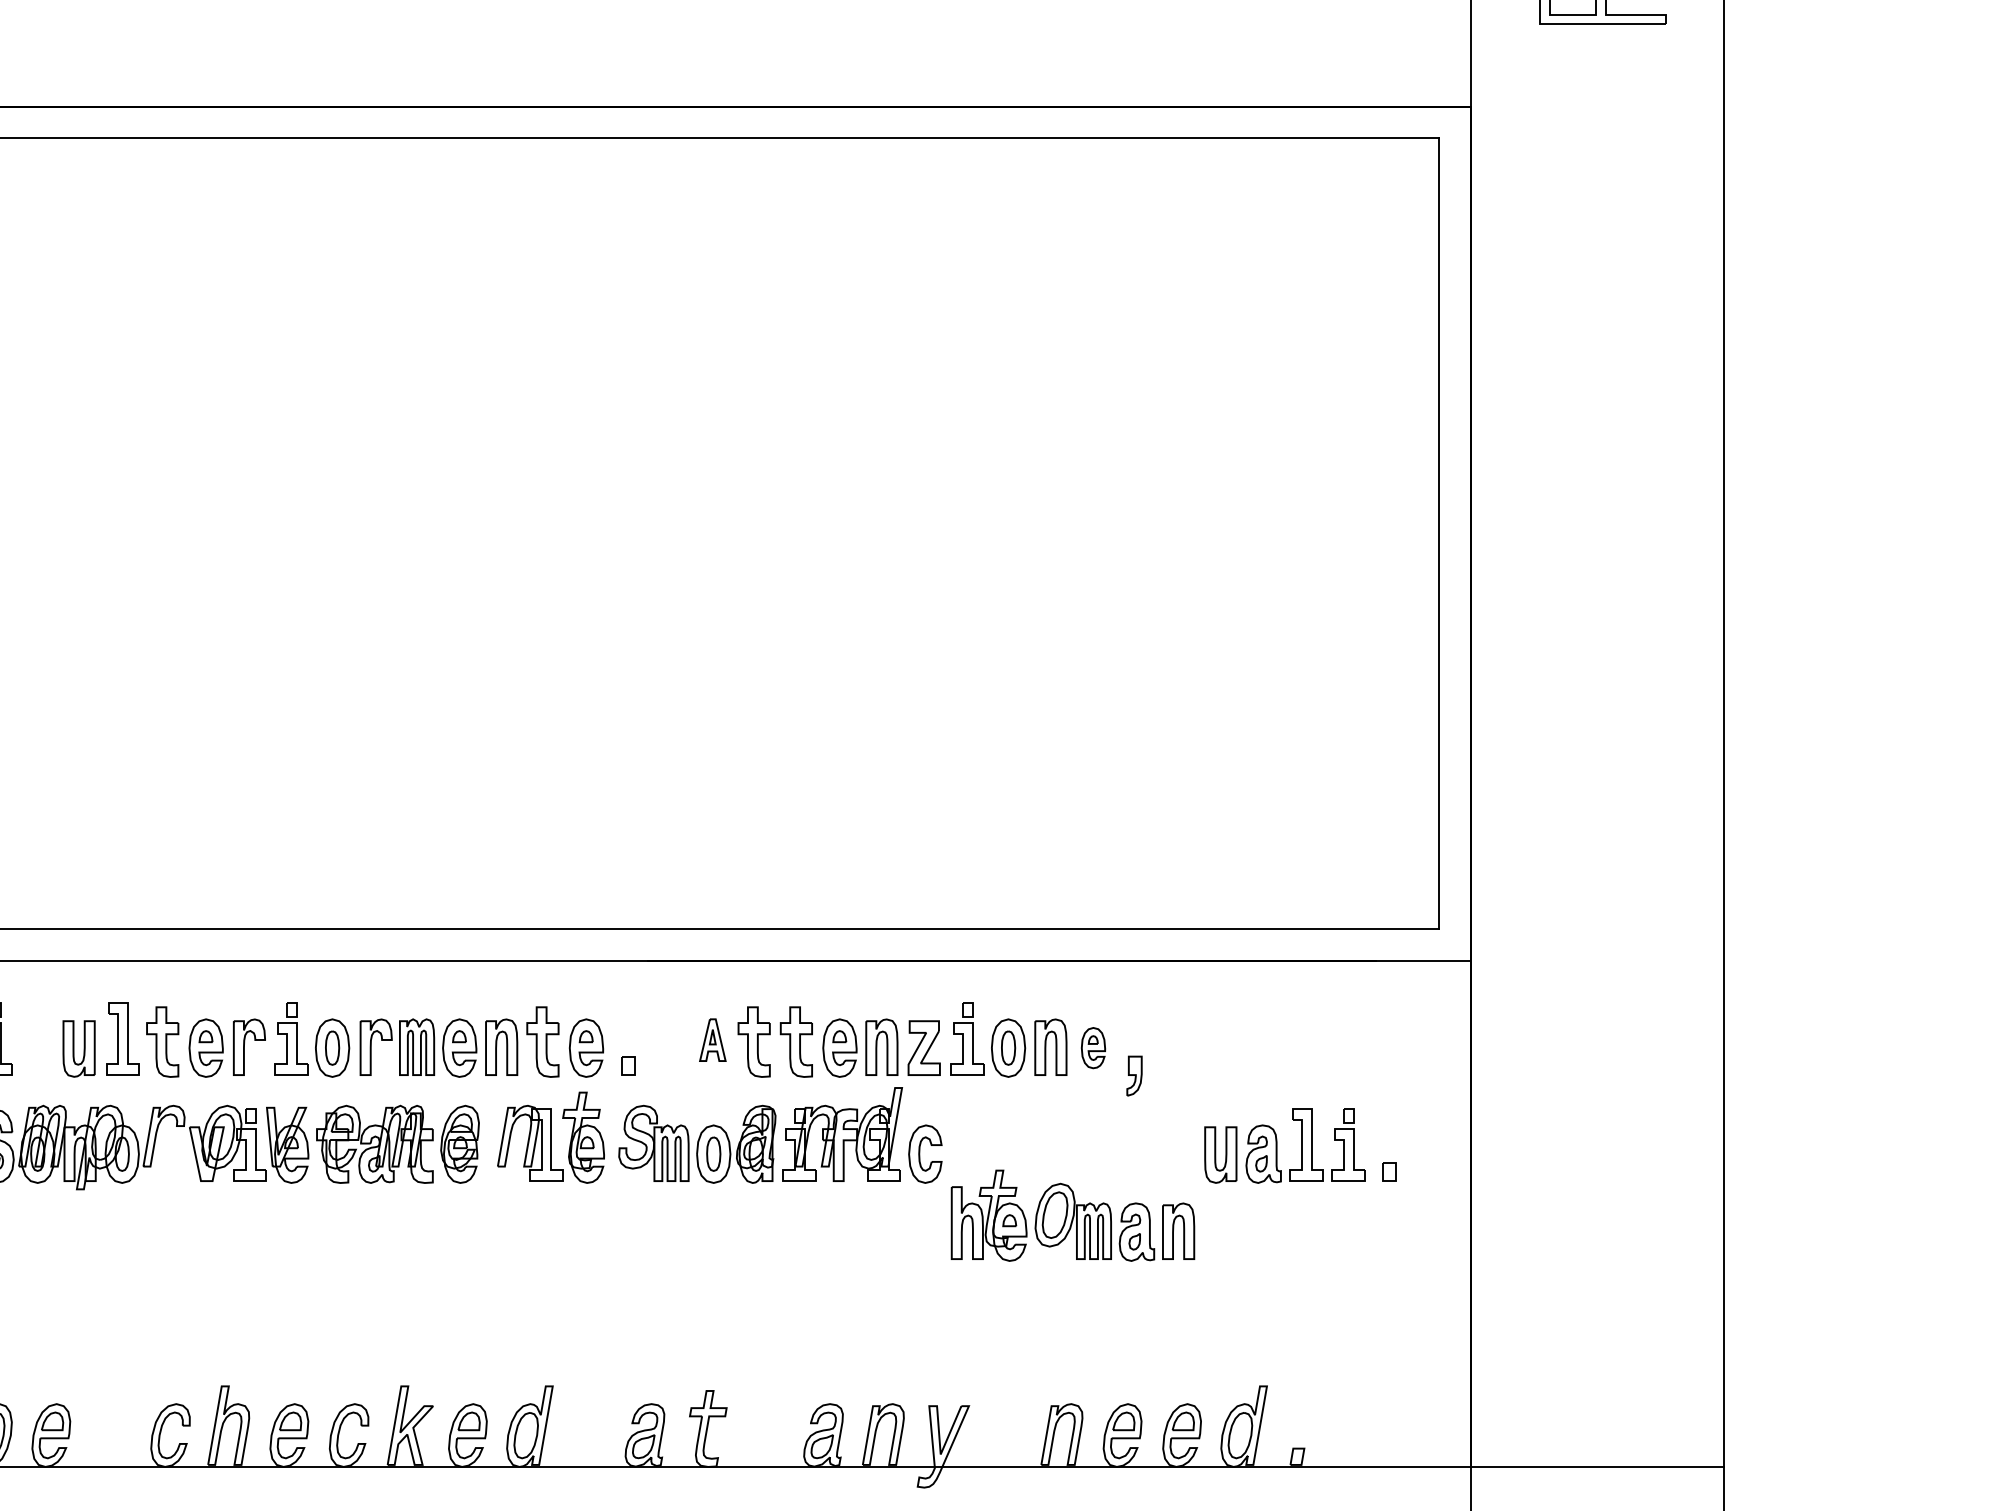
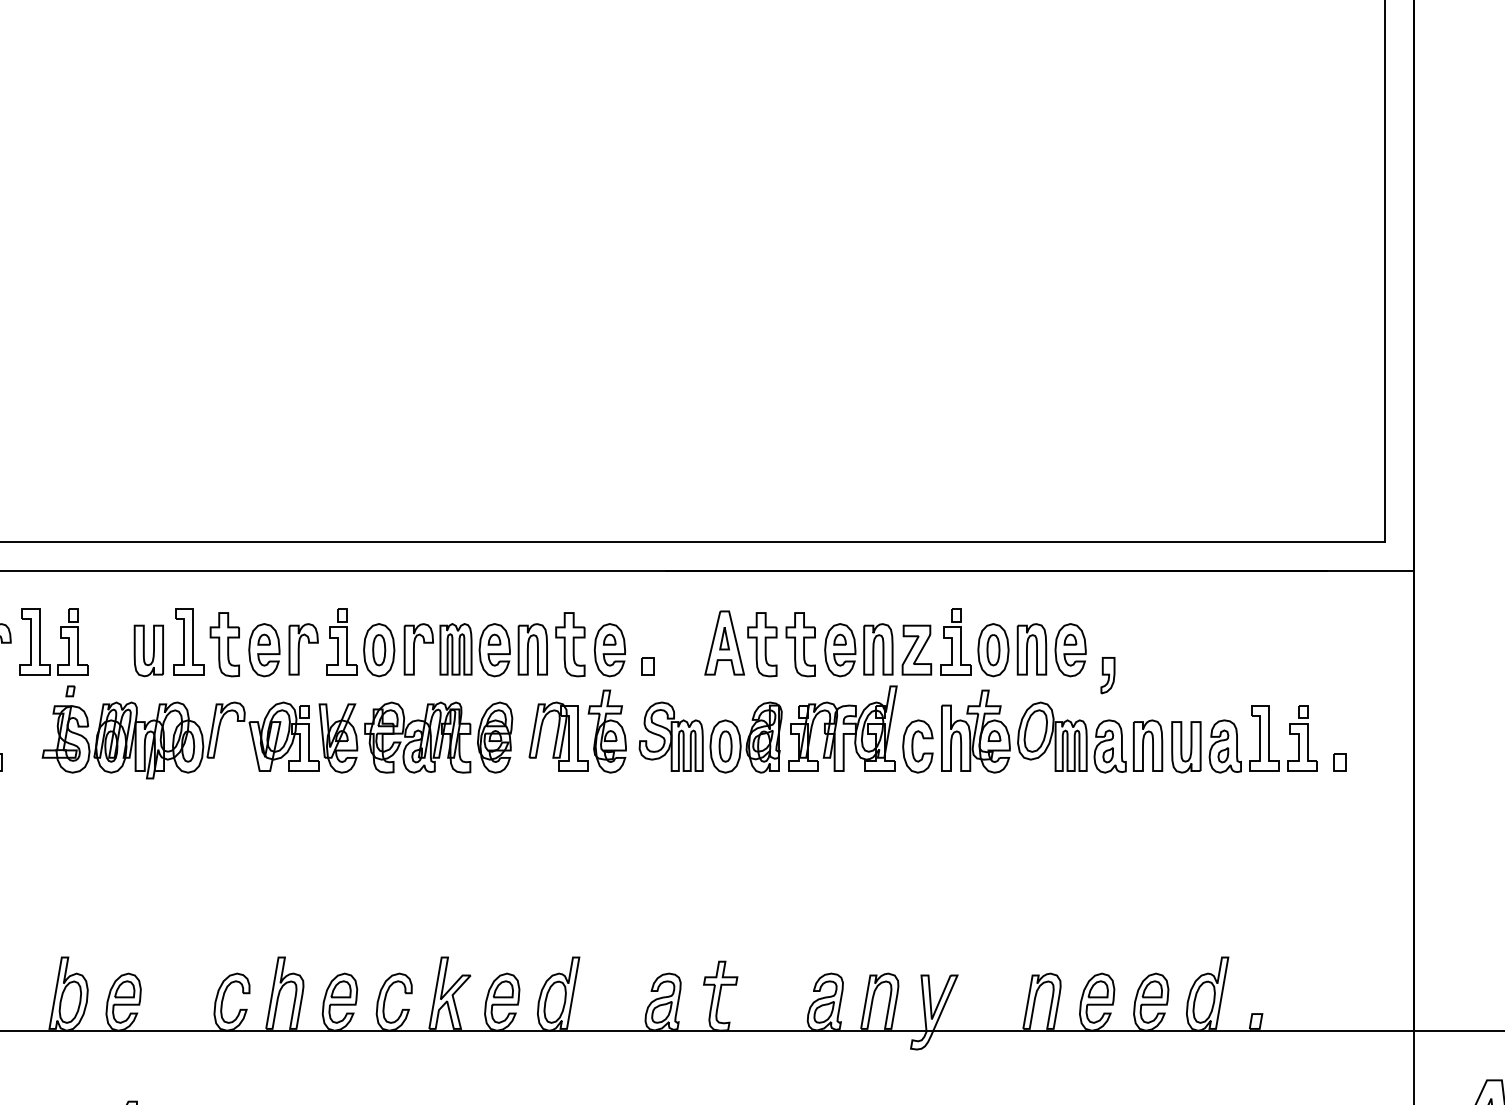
part: (712, 1039) -> (724, 642), size x1.67
part: (1093, 1047) -> (1070, 649), size x1.43
part: (1072, 1215) -> (1051, 731), moved

